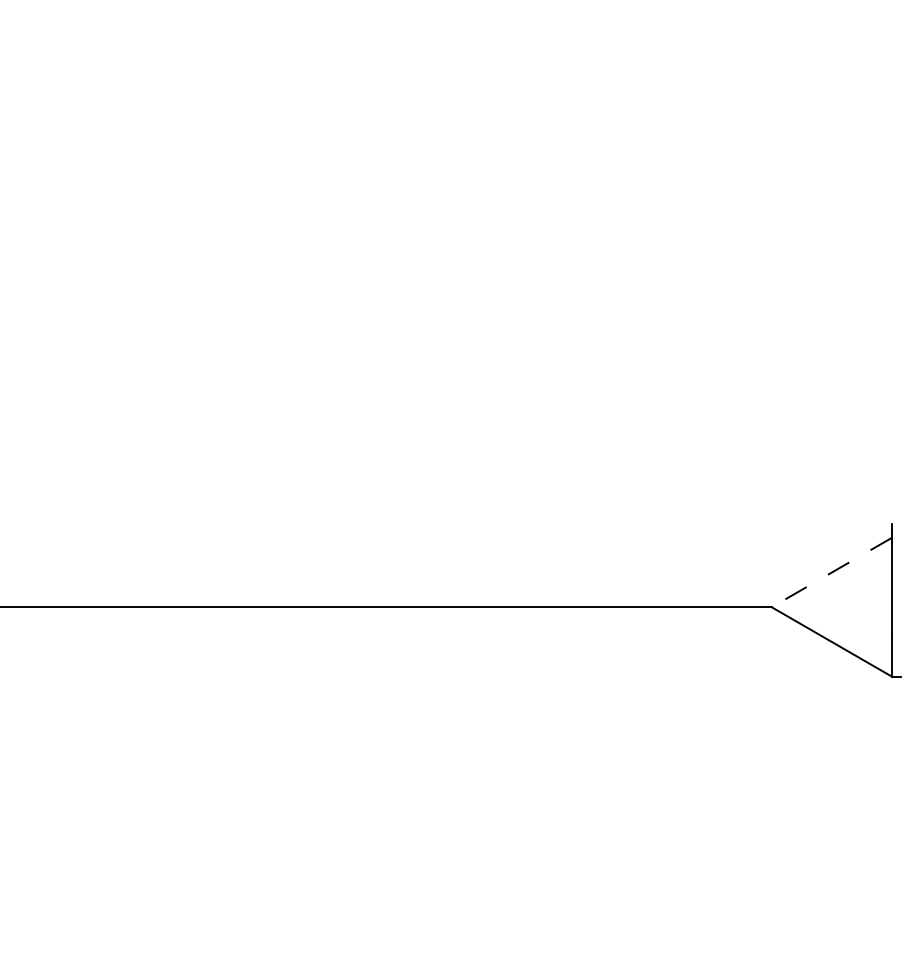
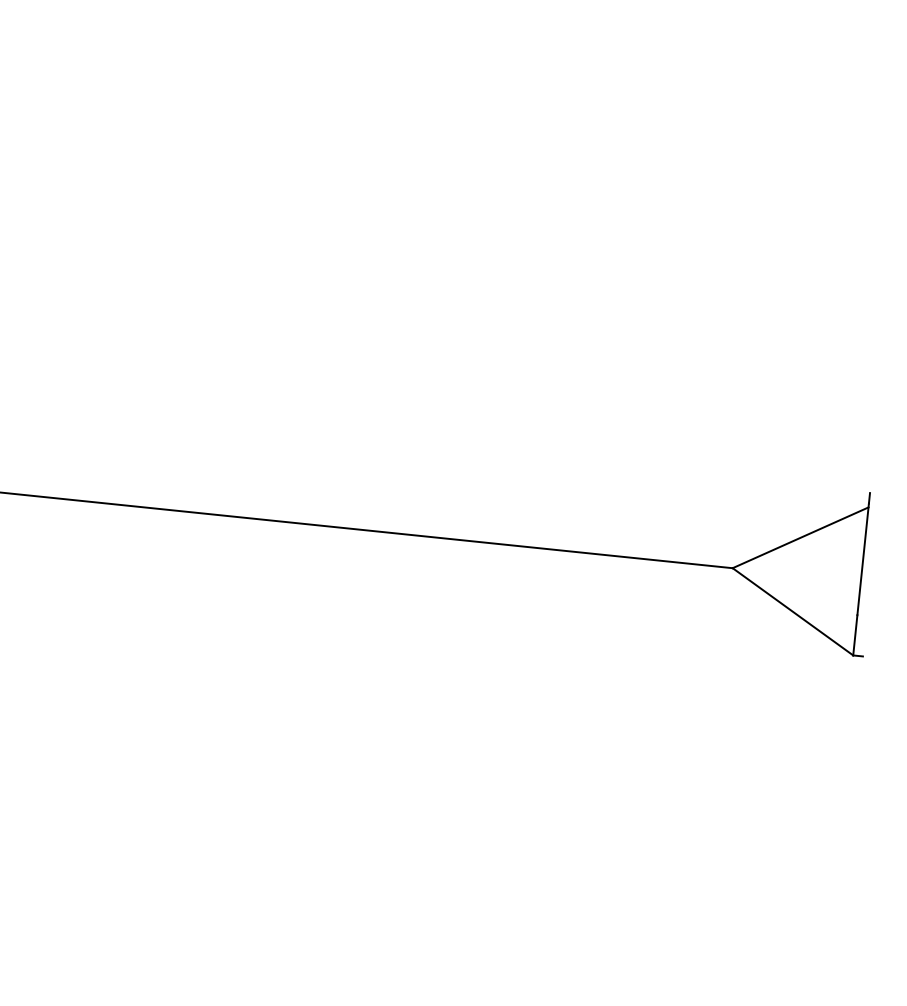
line: (831, 572) -> (800, 537), dashed -> solid

